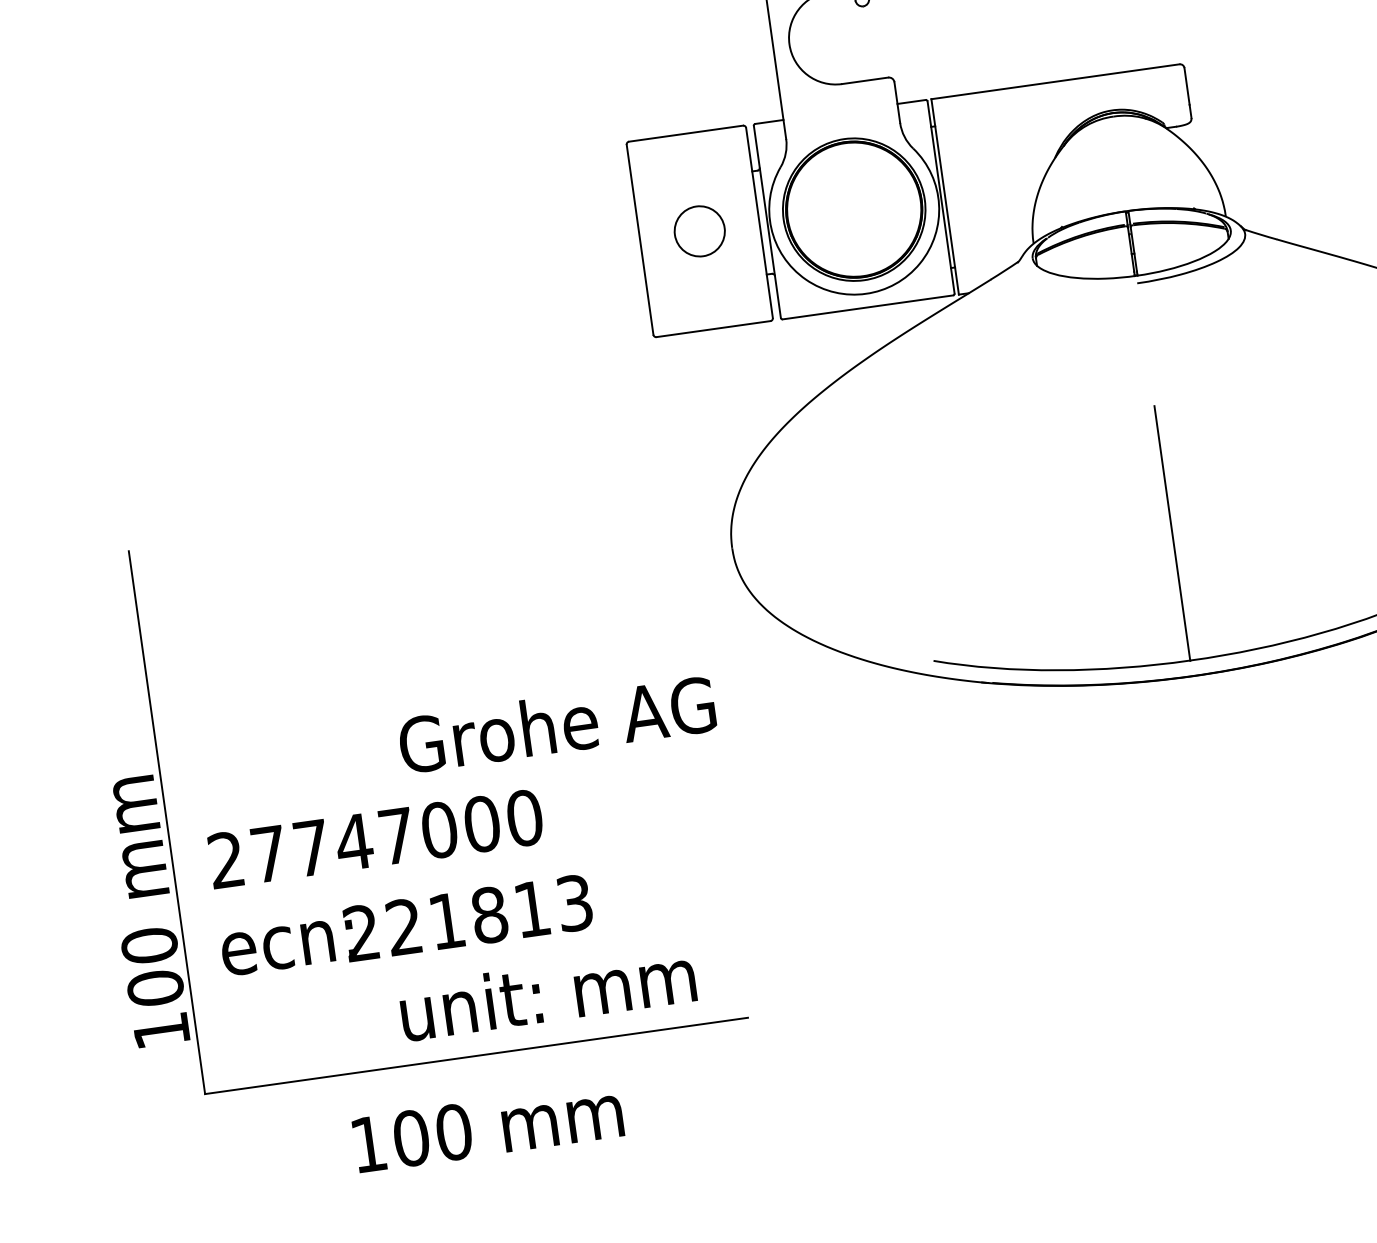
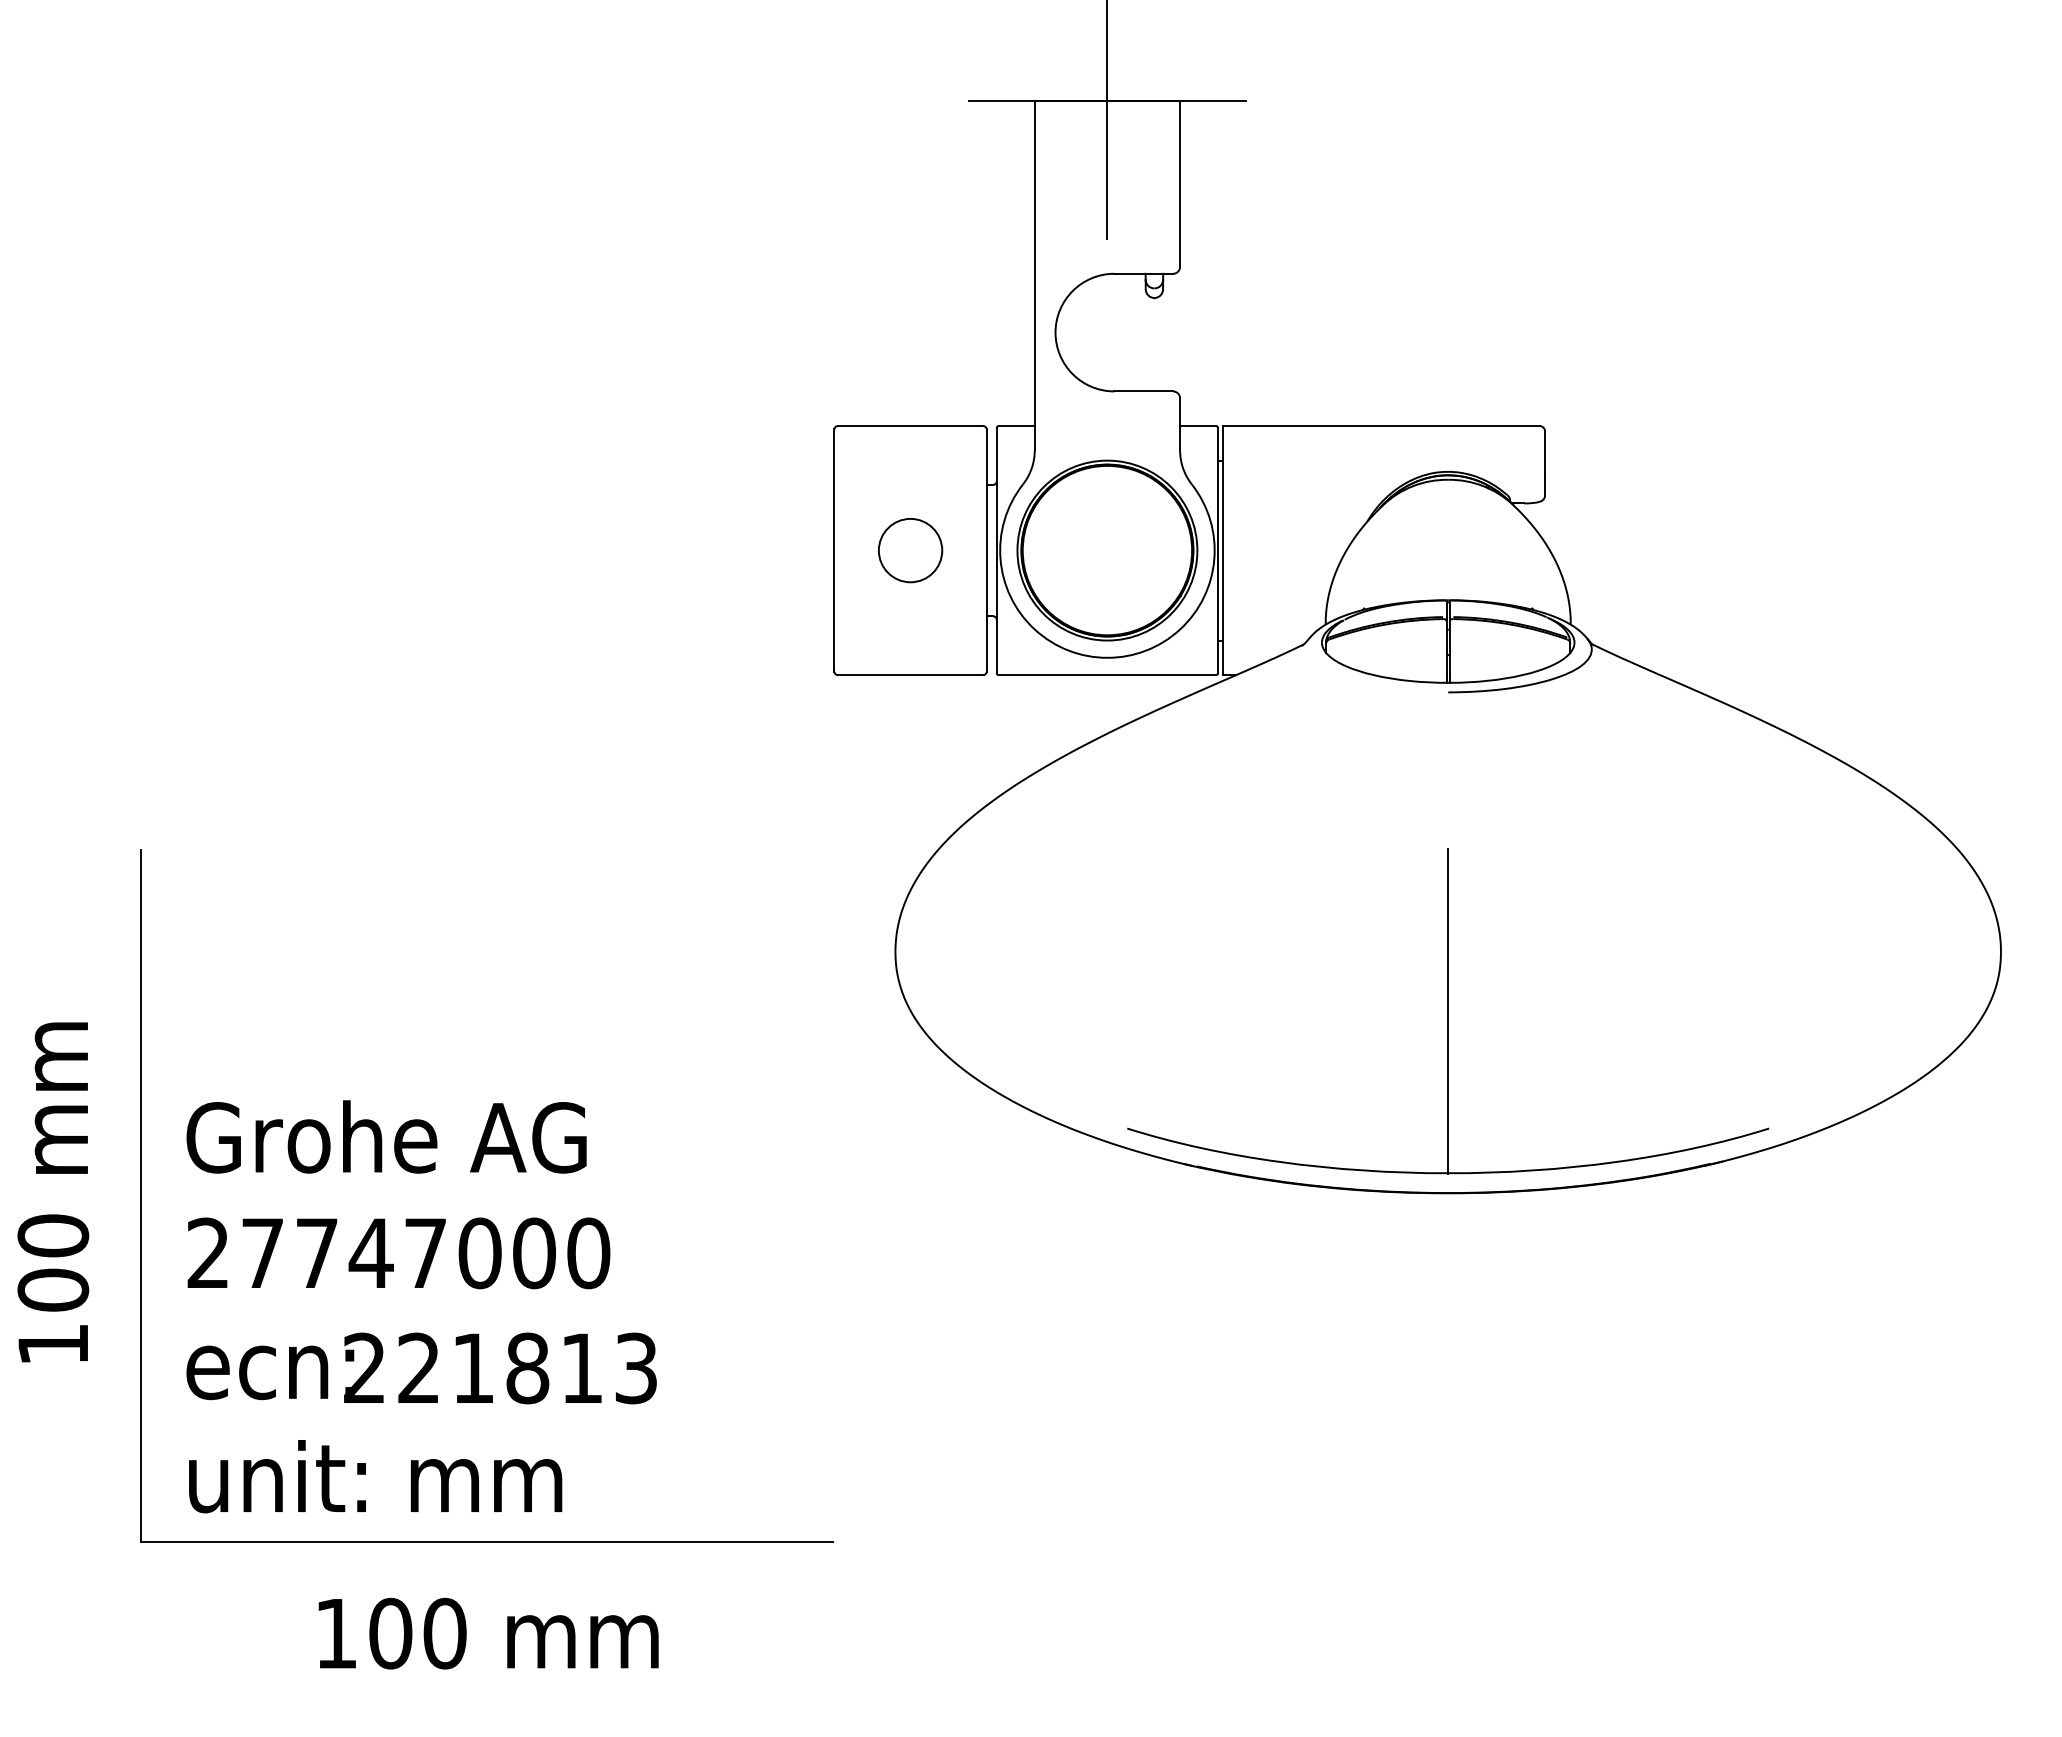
text: (557, 724) -> (386, 1136), moved
text: (144, 911) -> (53, 1192), moved
text: (547, 993) -> (375, 1476), moved

